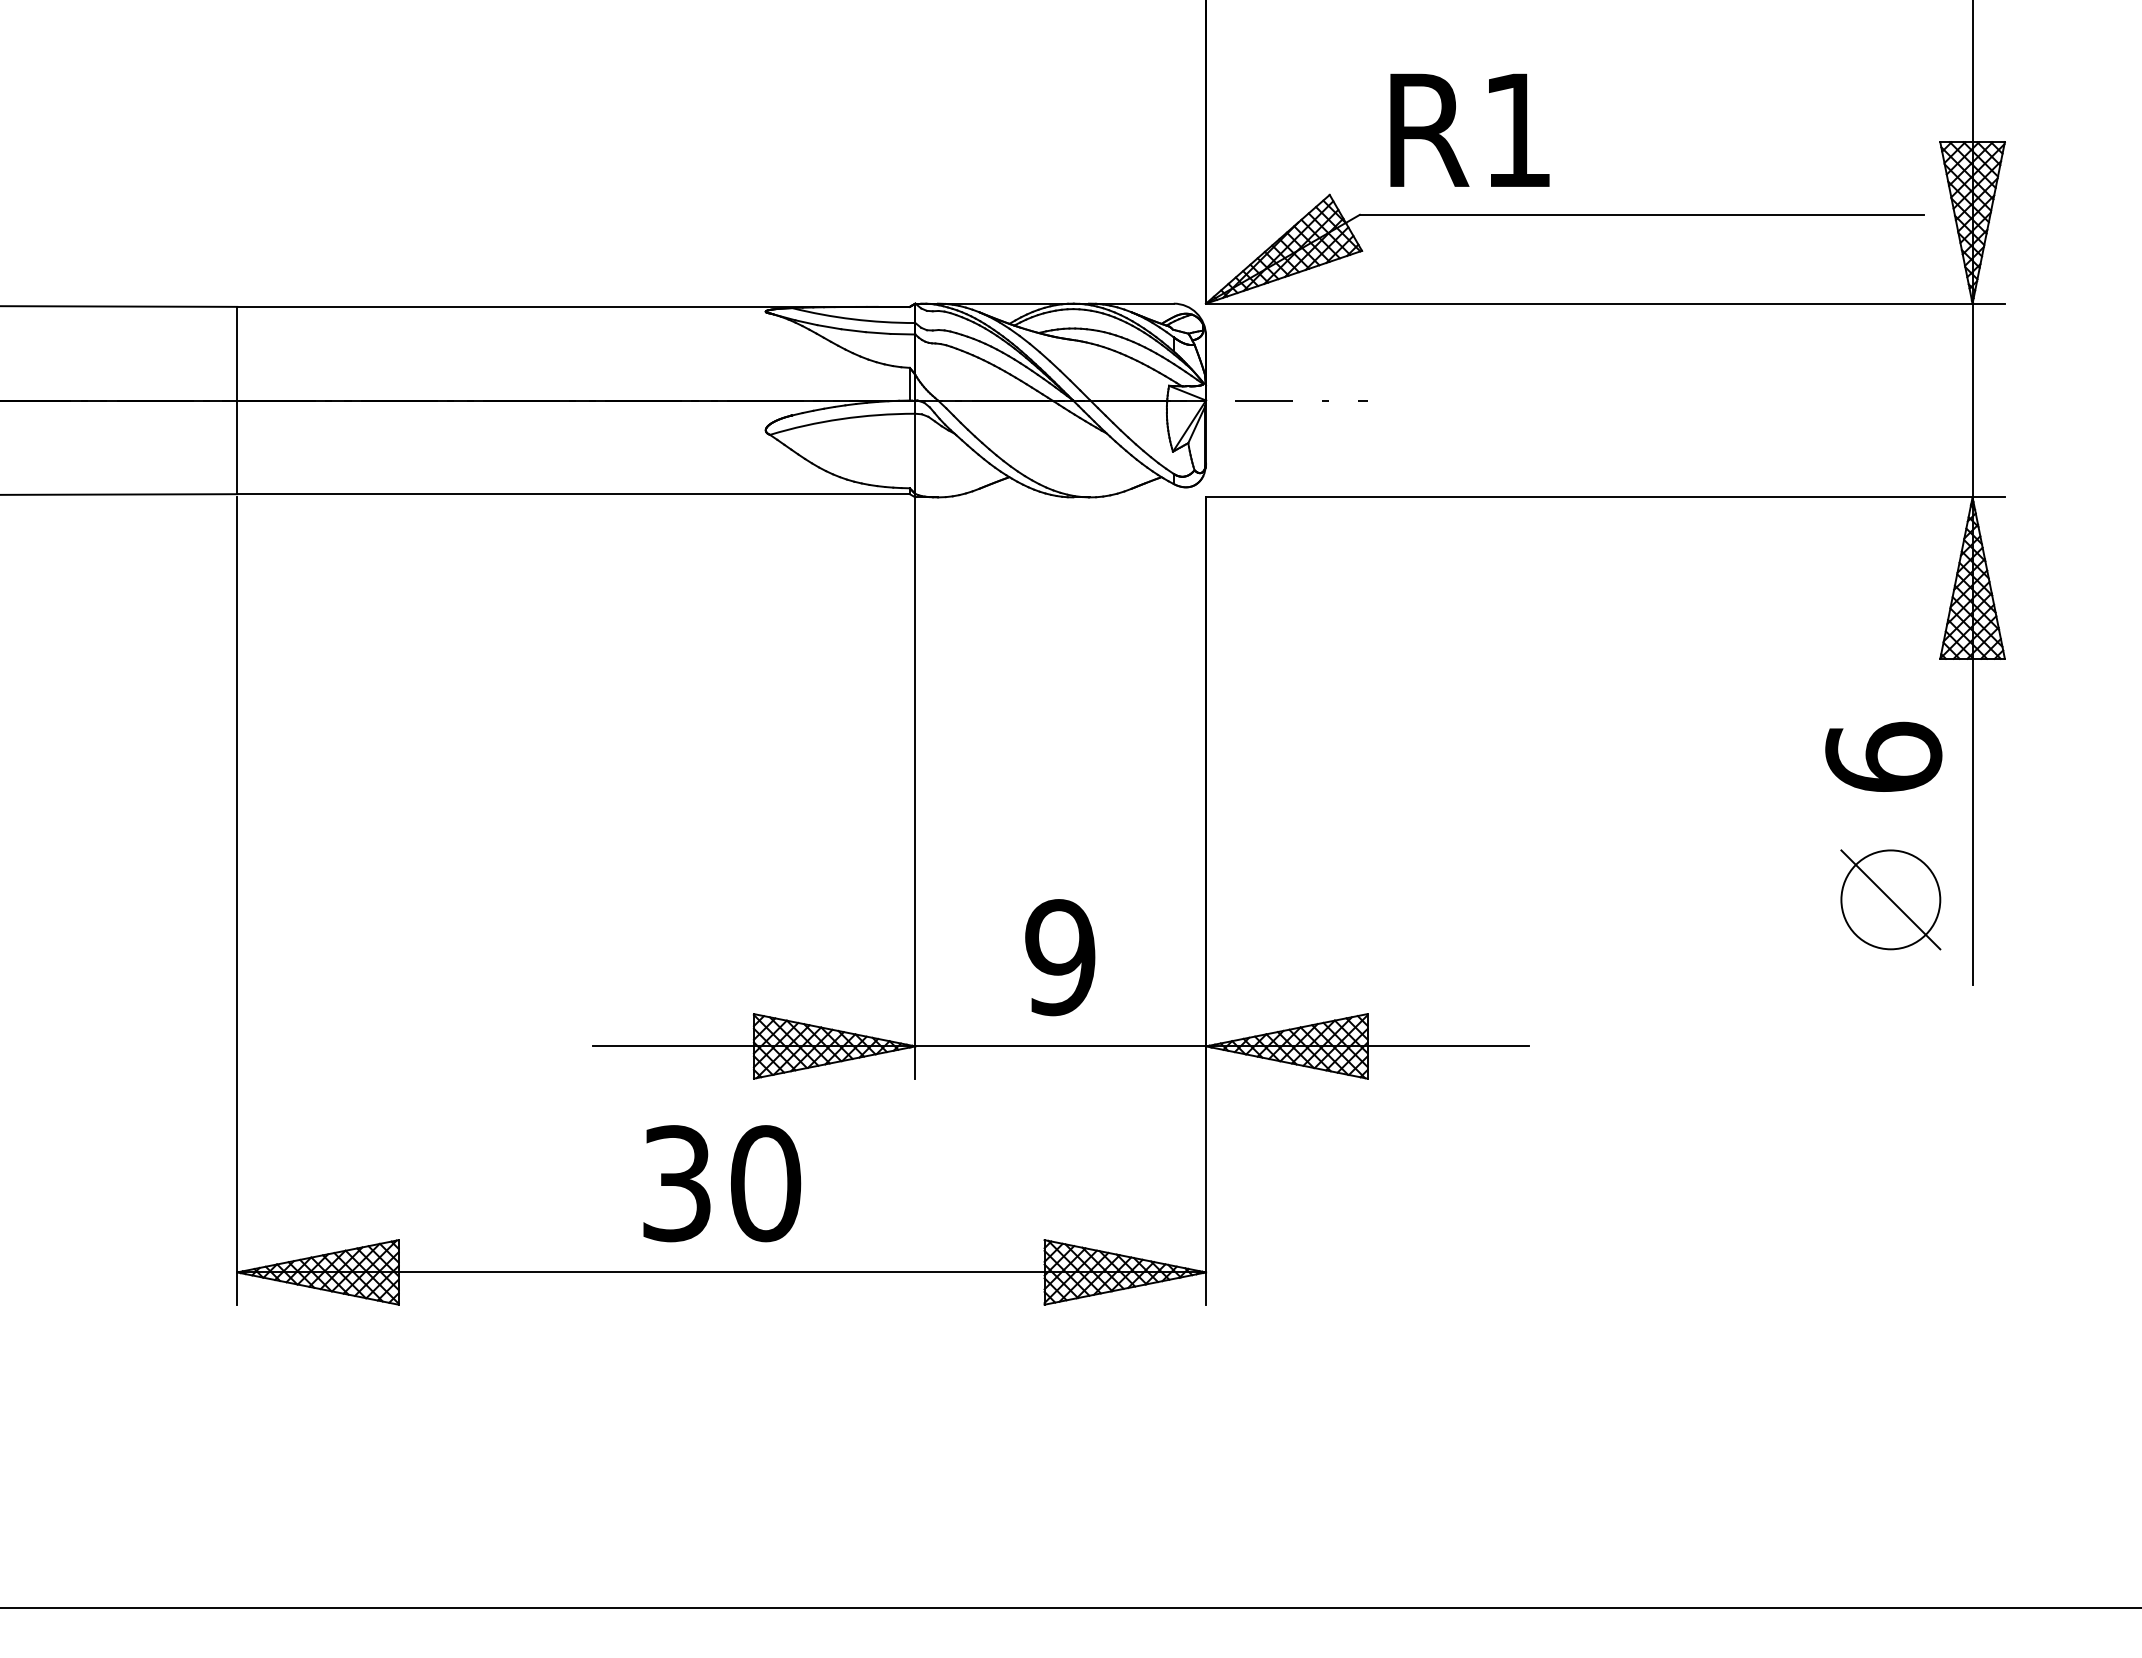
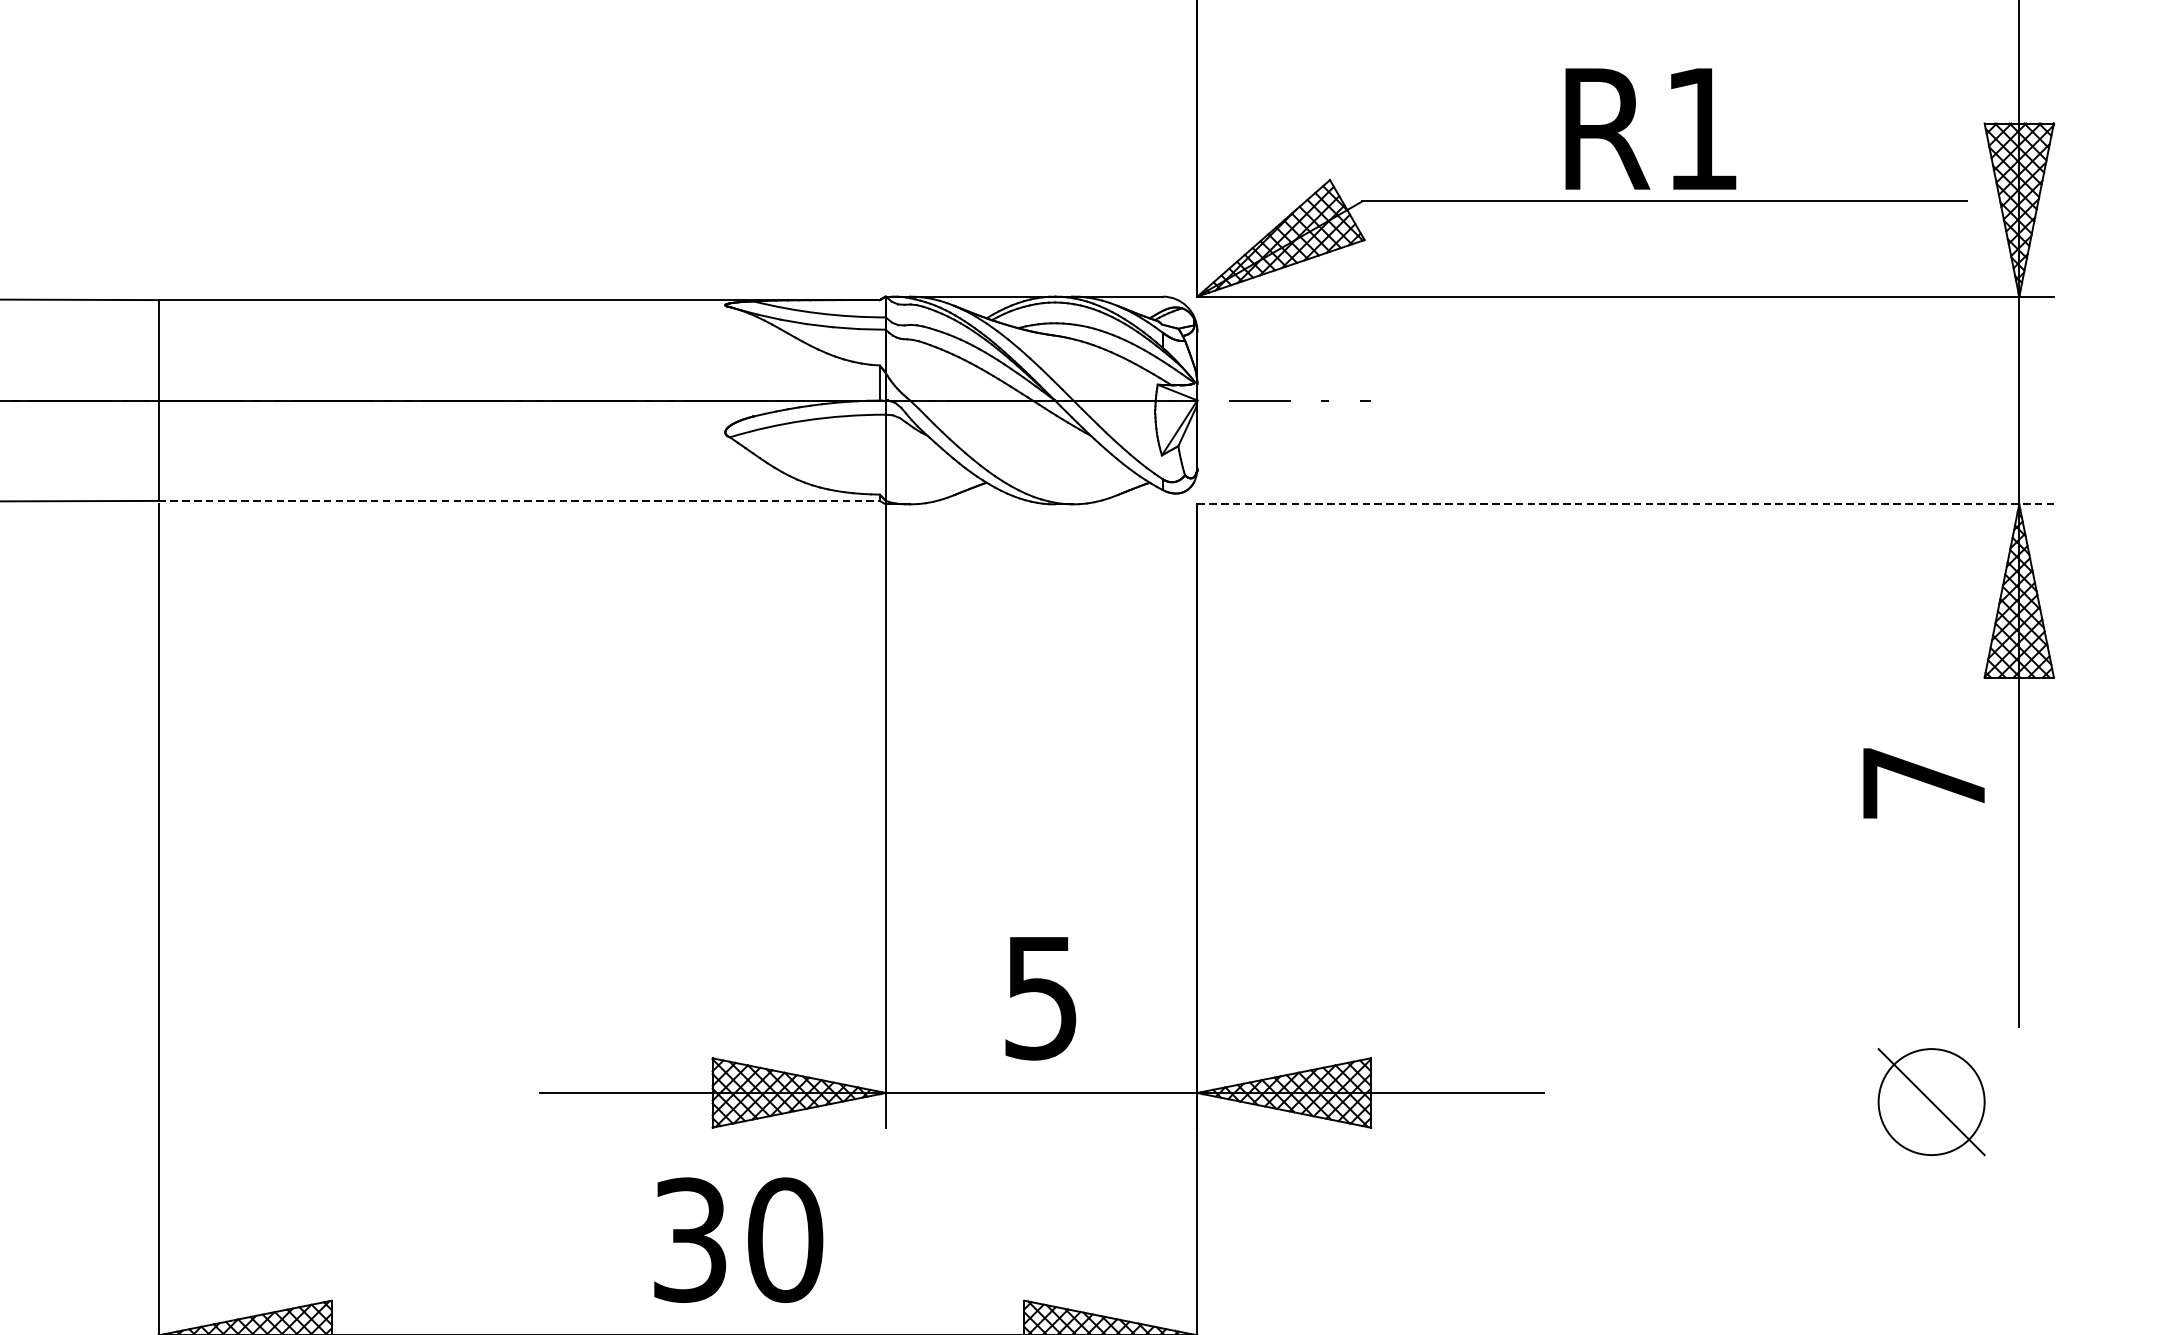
text: (1469, 129) -> (1650, 128), moved
line: (574, 494) -> (520, 501), solid -> dashed
line: (1605, 497) -> (1625, 504), solid -> dashed
text: (1883, 756) -> (1923, 782), 6 -> 7
part: (1890, 899) -> (1931, 1101), moved
text: (1060, 957) -> (1041, 997), 9 -> 5
text: (722, 1183) -> (738, 1240), moved

